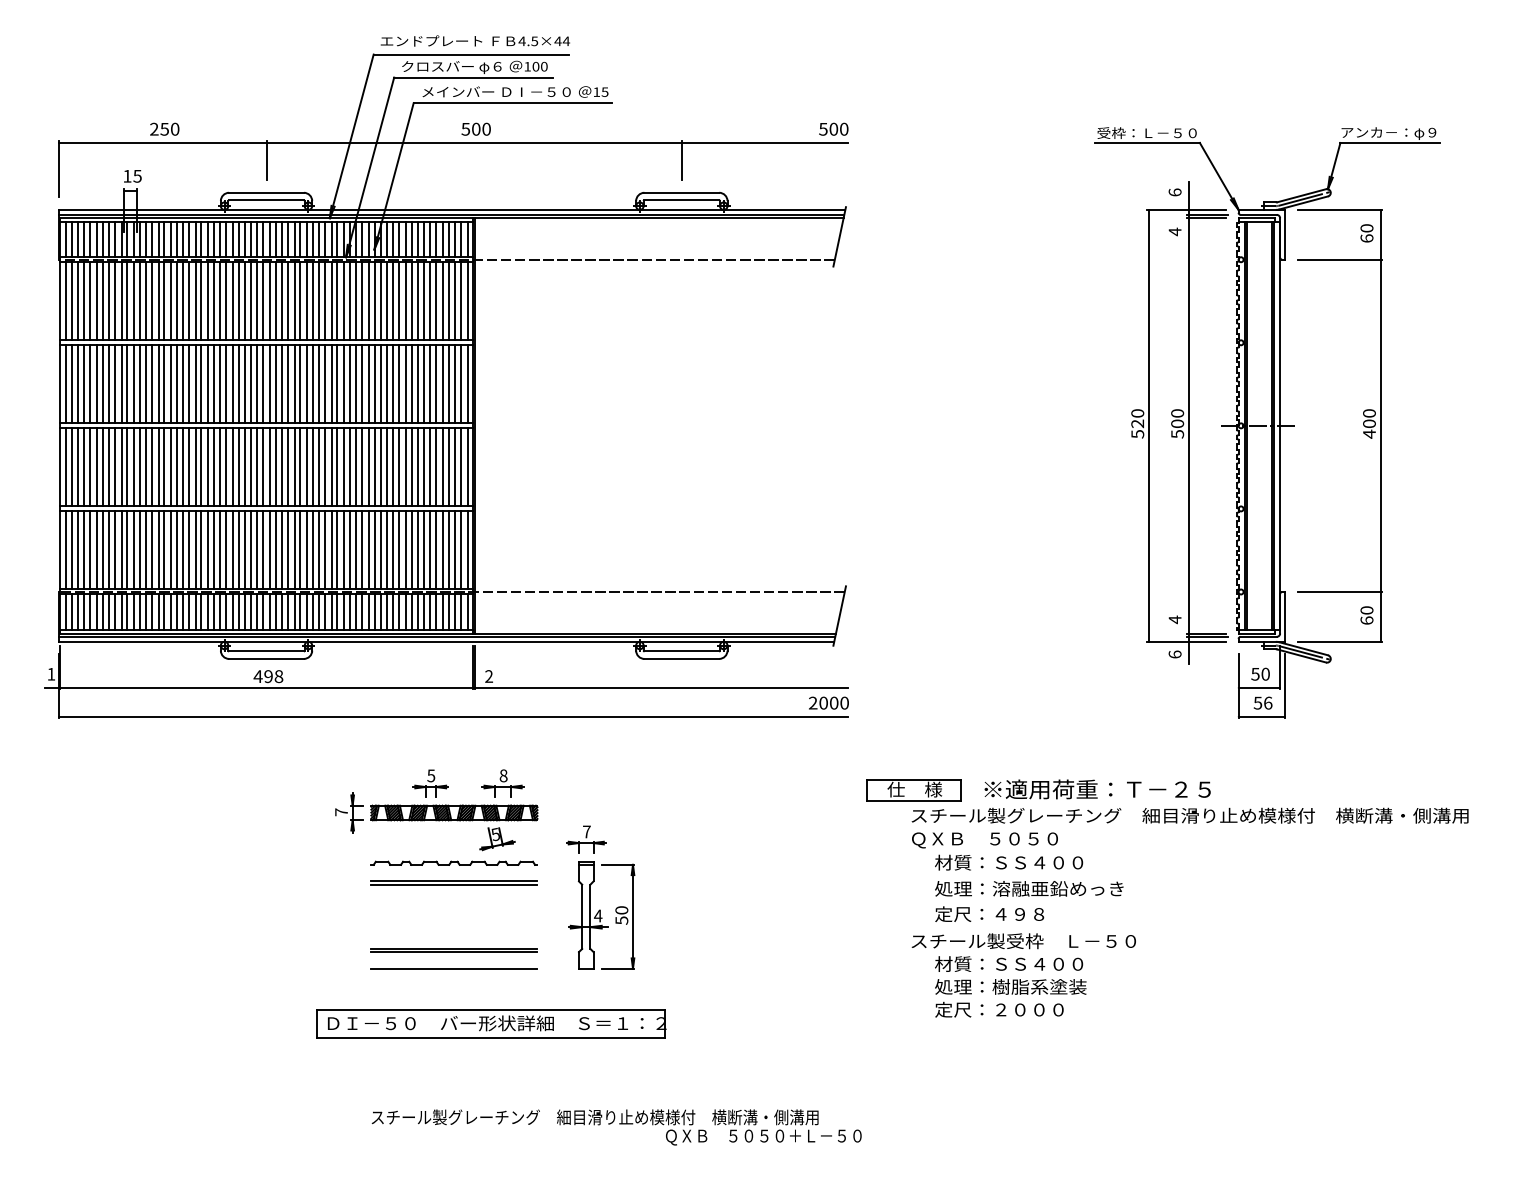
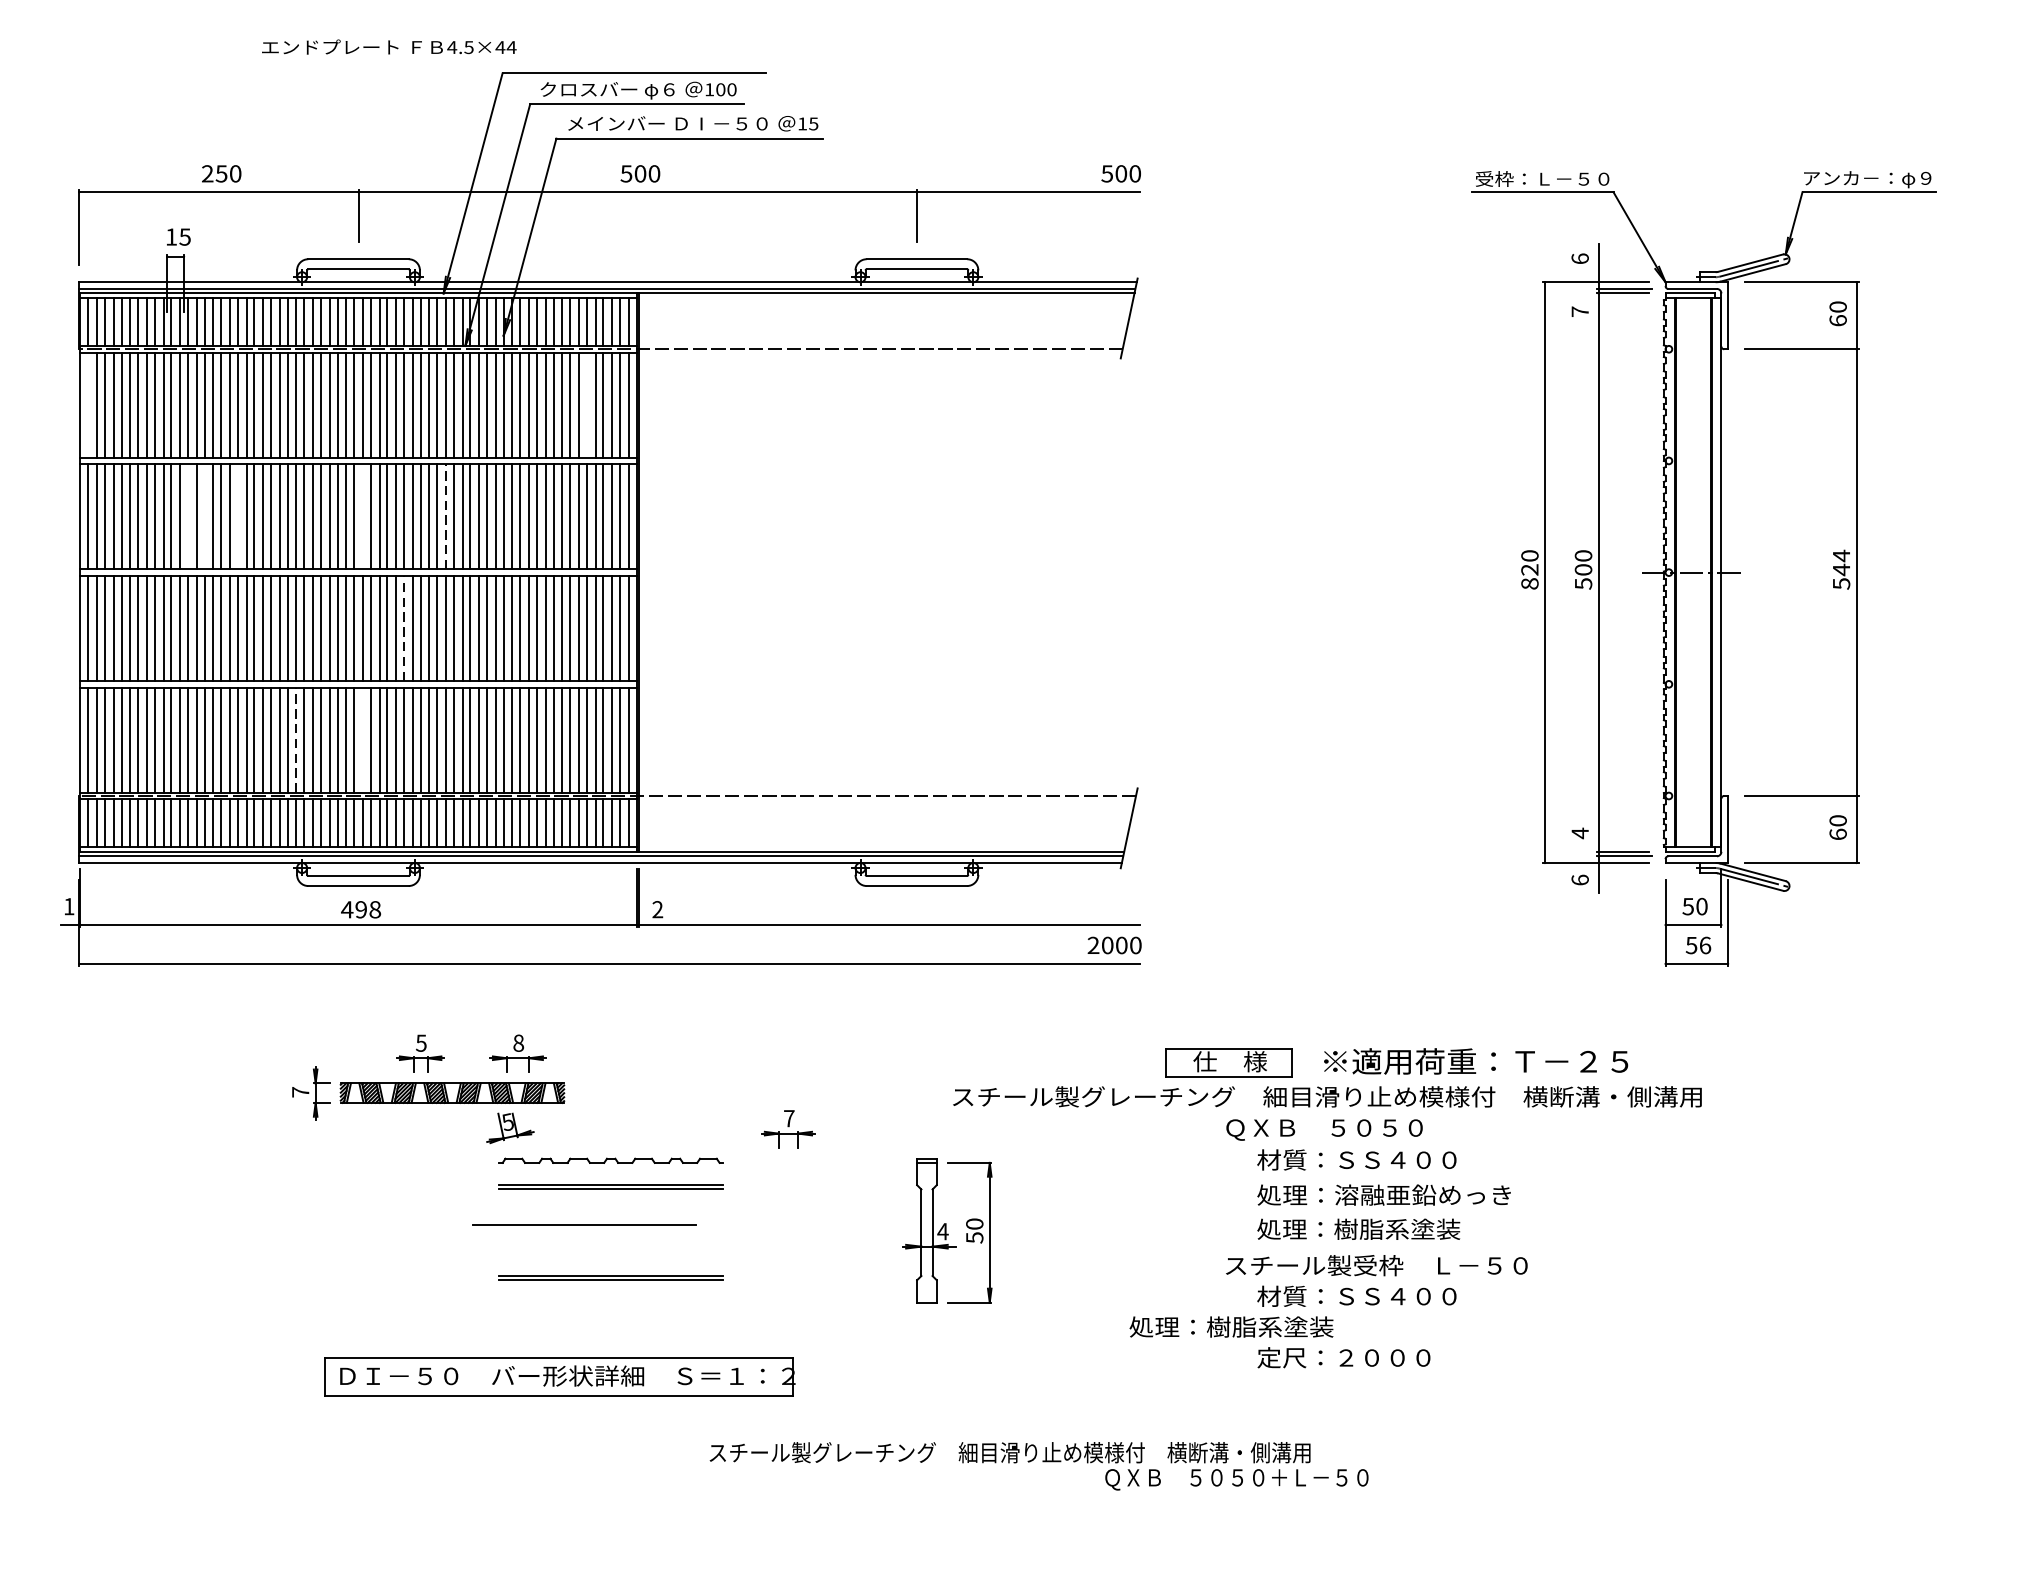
text: (474, 40) -> (388, 46), moved
text: (1174, 231) -> (1579, 311), 4 -> 7
line: (65, 301) -> (88, 405), removed
line: (436, 301) -> (587, 405), removed
line: (331, 383) -> (445, 515), solid -> dashed
line: (139, 384) -> (187, 517), removed
line: (152, 384) -> (205, 517), removed
line: (176, 384) -> (237, 517), removed
line: (269, 384) -> (362, 517), removed
text: (1369, 423) -> (1841, 569), 400 -> 544
text: (1137, 434) -> (1529, 584), 520 -> 820
line: (300, 466) -> (404, 627), solid -> dashed
line: (220, 549) -> (296, 738), solid -> dashed
line: (269, 550) -> (362, 740), removed
part: (436, 810) -> (428, 1089), moved
text: (1189, 815) -> (1326, 1096), moved
text: (1010, 914) -> (1358, 1229), 定尺：４９８ -> 処理：樹脂系塗装
part: (601, 915) -> (947, 1230), moved
line: (453, 968) -> (583, 1224), moved
text: (1010, 986) -> (1231, 1326), moved
part: (491, 1023) -> (560, 1376), moved
text: (616, 1127) -> (1038, 1466), moved

